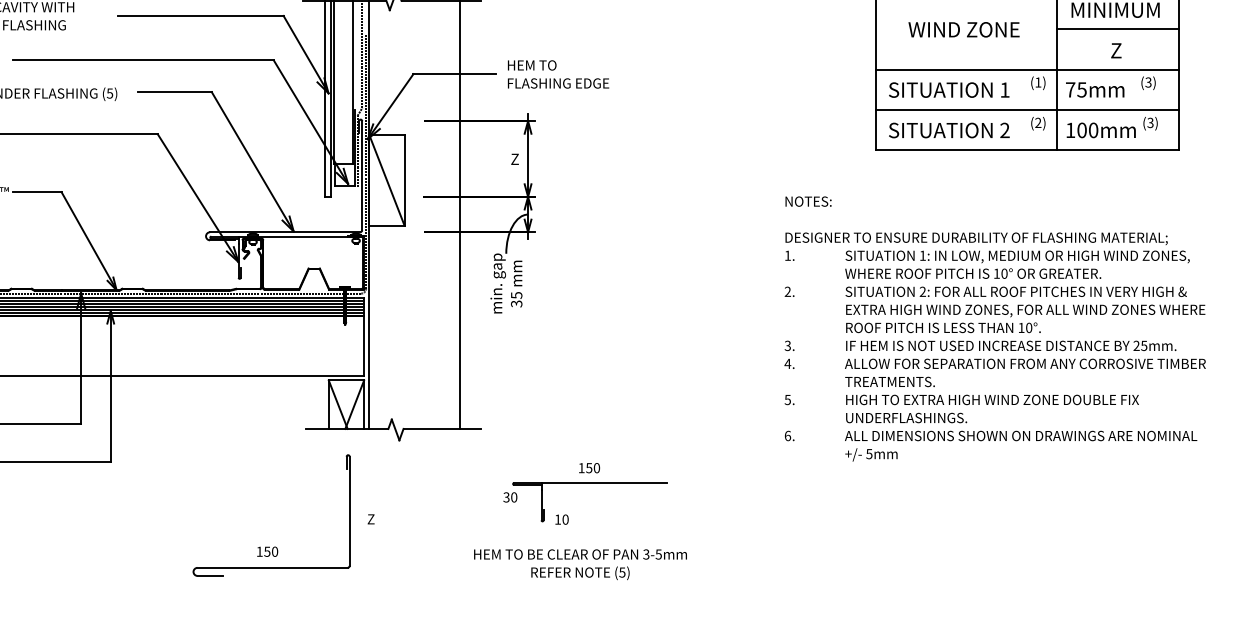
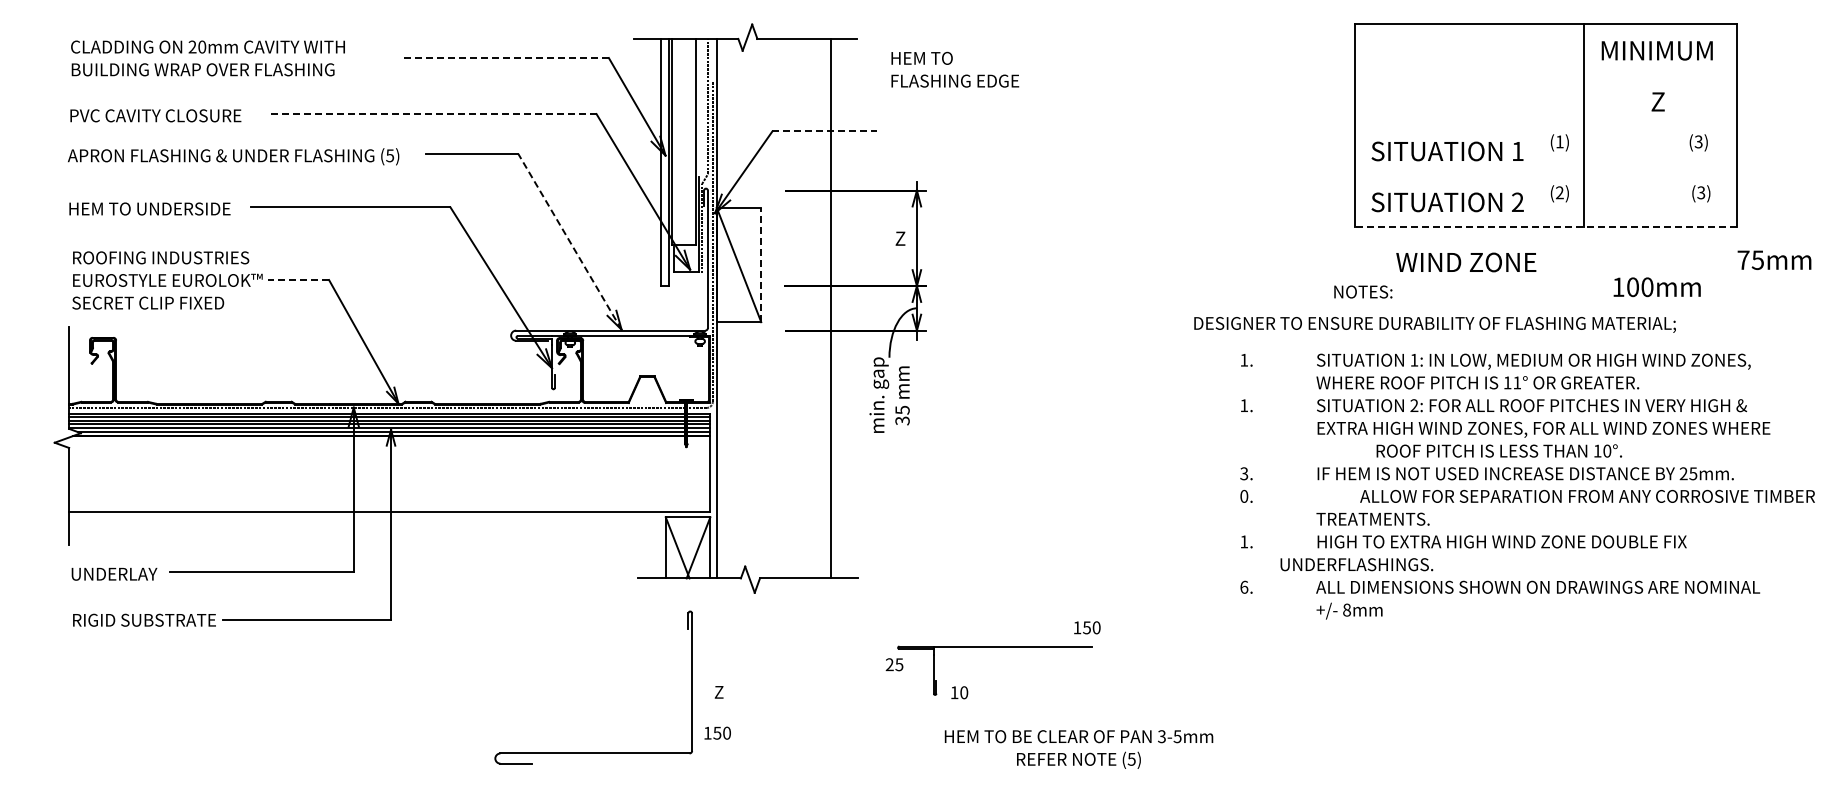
line: (200, 16) -> (504, 58), solid -> dashed
text: (964, 29) -> (1466, 262), moved
line: (1118, 29) -> (1660, 74), removed
line: (142, 60) -> (431, 114), solid -> dashed
line: (1026, 69) -> (1545, 125), removed
line: (455, 74) -> (825, 131), solid -> dashed
text: (558, 74) -> (955, 69), moved
text: (1095, 89) -> (1774, 259), moved
line: (1026, 109) -> (1545, 176), removed
text: (1100, 130) -> (1656, 287), moved
line: (1026, 150) -> (1545, 227), solid -> dashed
line: (253, 161) -> (570, 241), solid -> dashed
line: (404, 179) -> (761, 264), solid -> dashed
line: (37, 192) -> (298, 280), solid -> dashed
text: (808, 201) -> (1363, 291), moved
text: (976, 238) -> (1434, 324), moved
text: (1004, 273) -> (1517, 382), 10° -> 11°
text: (788, 291) -> (1244, 405), 2. -> 1.
text: (943, 327) -> (1499, 450), moved
text: (787, 363) -> (1243, 495), 4. -> 0.
text: (1025, 363) -> (1587, 496), moved
text: (788, 399) -> (1244, 541), 5. -> 1.
text: (906, 417) -> (1356, 564), moved
text: (869, 453) -> (1346, 609), 5mm -> 8mm
text: (589, 467) -> (1087, 627), moved
text: (510, 497) -> (894, 664), 30 -> 25
text: (267, 551) -> (717, 732), moved
text: (580, 564) -> (1078, 749), moved

